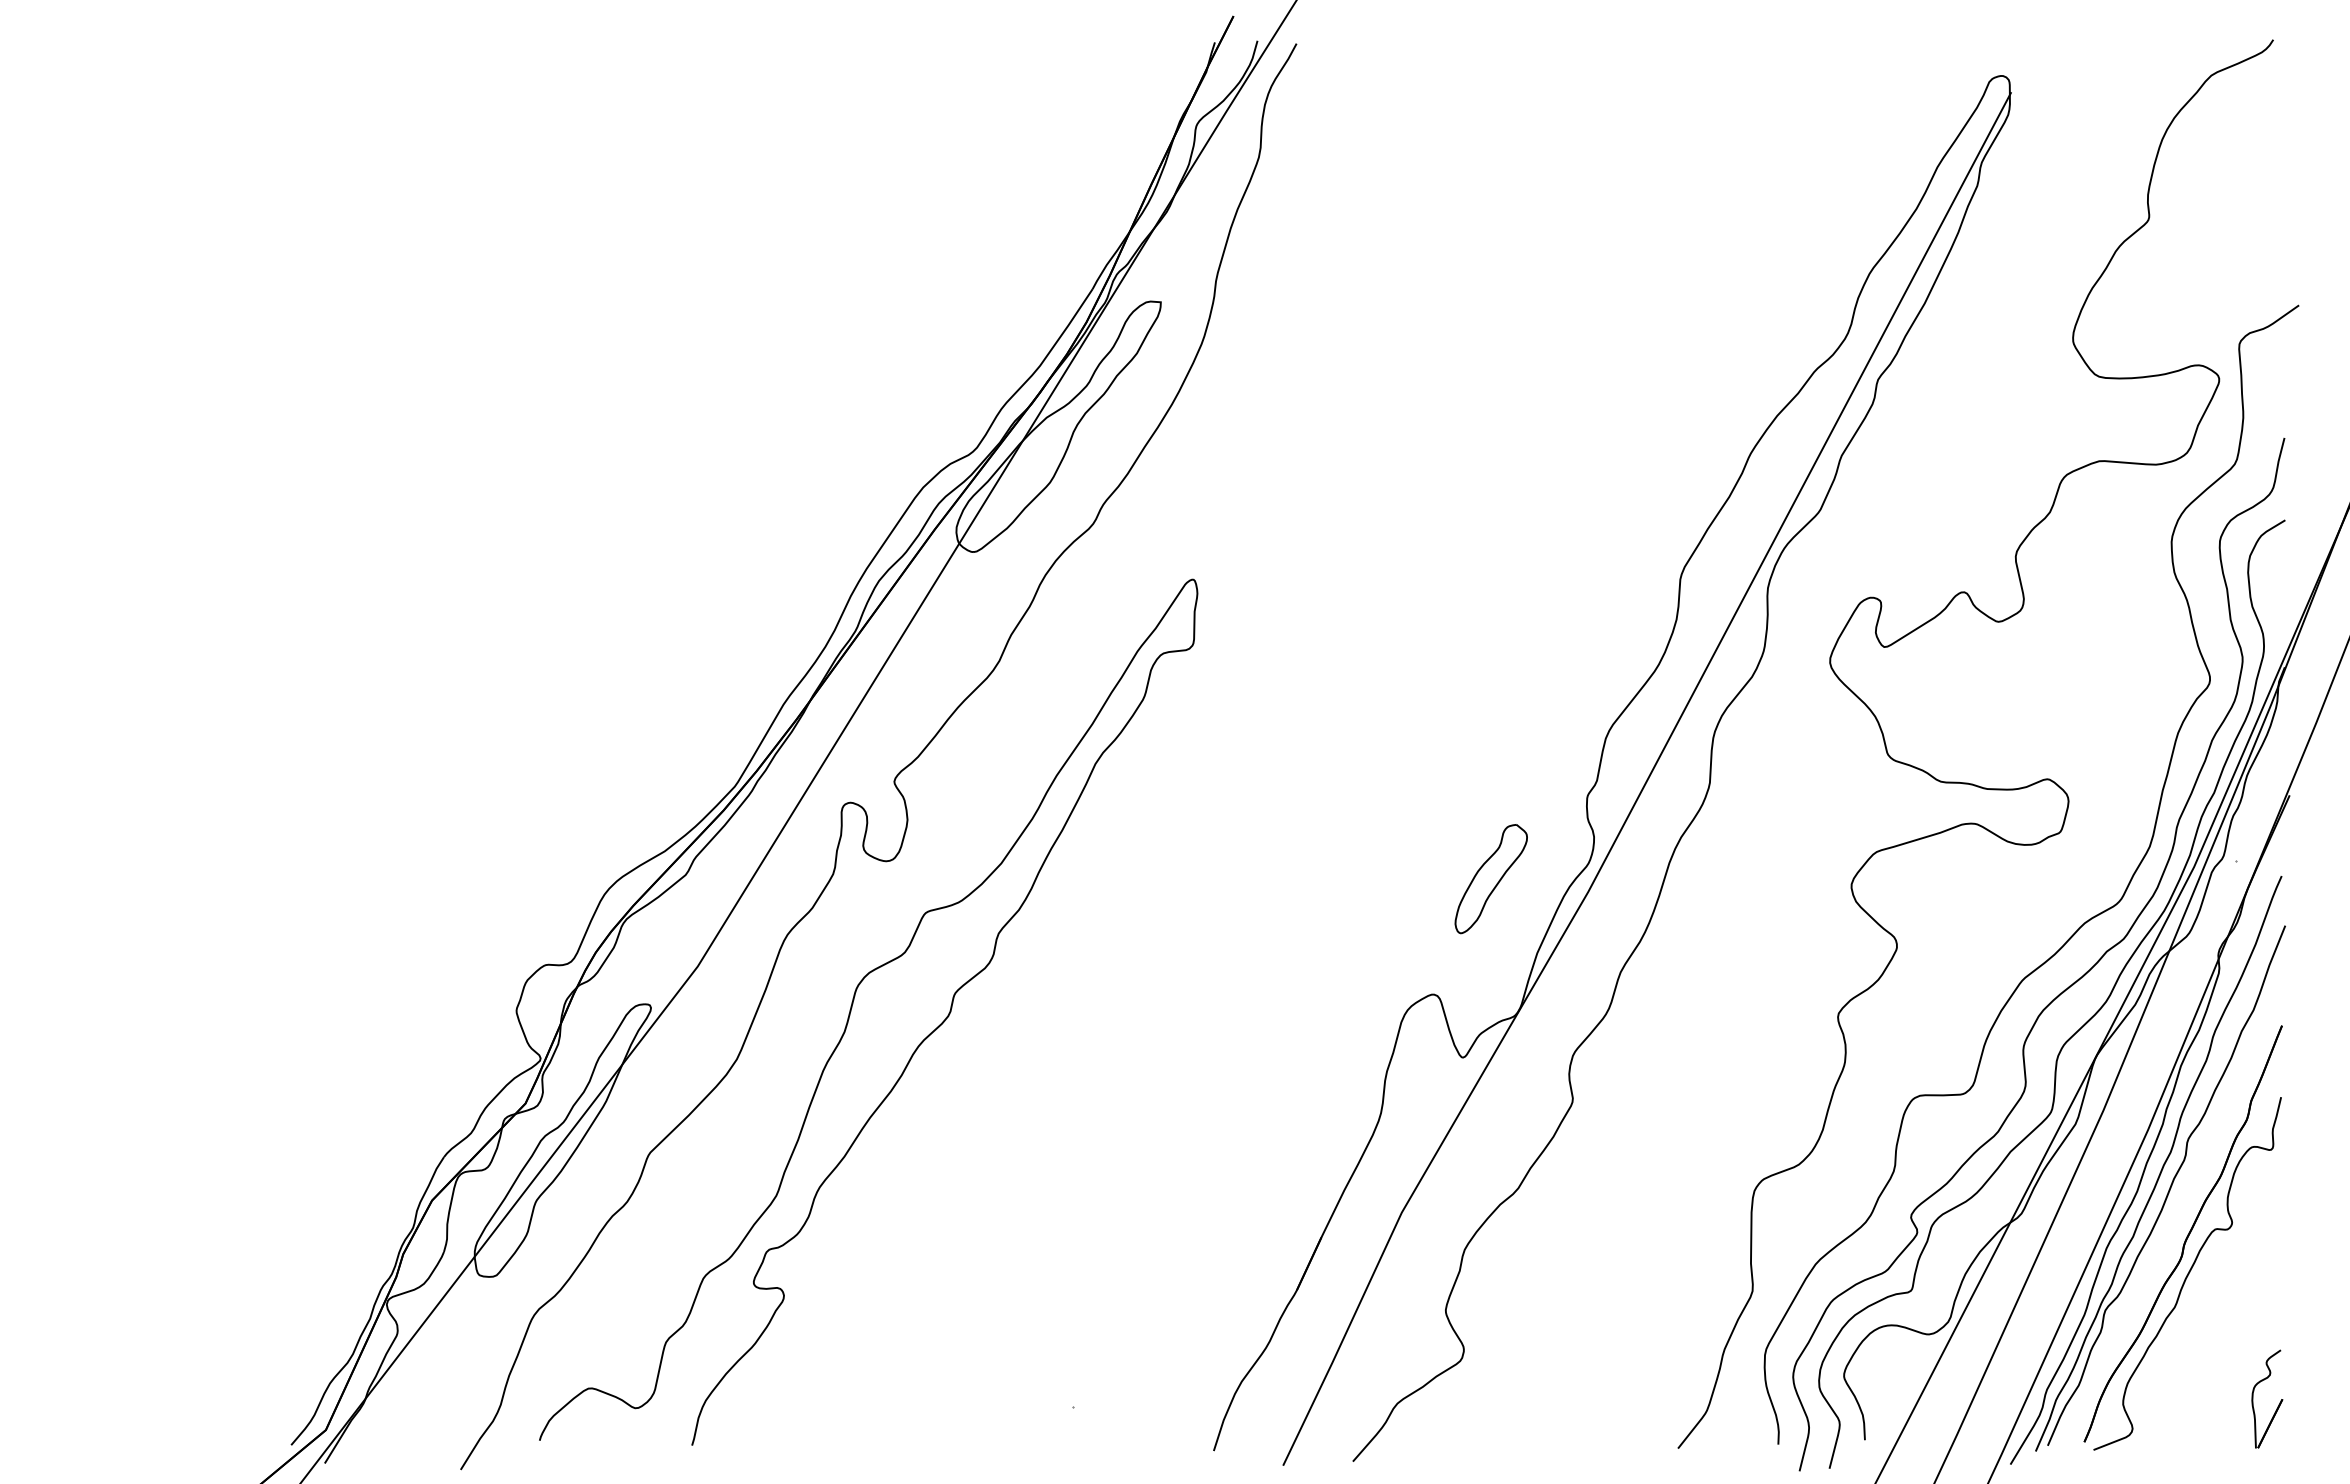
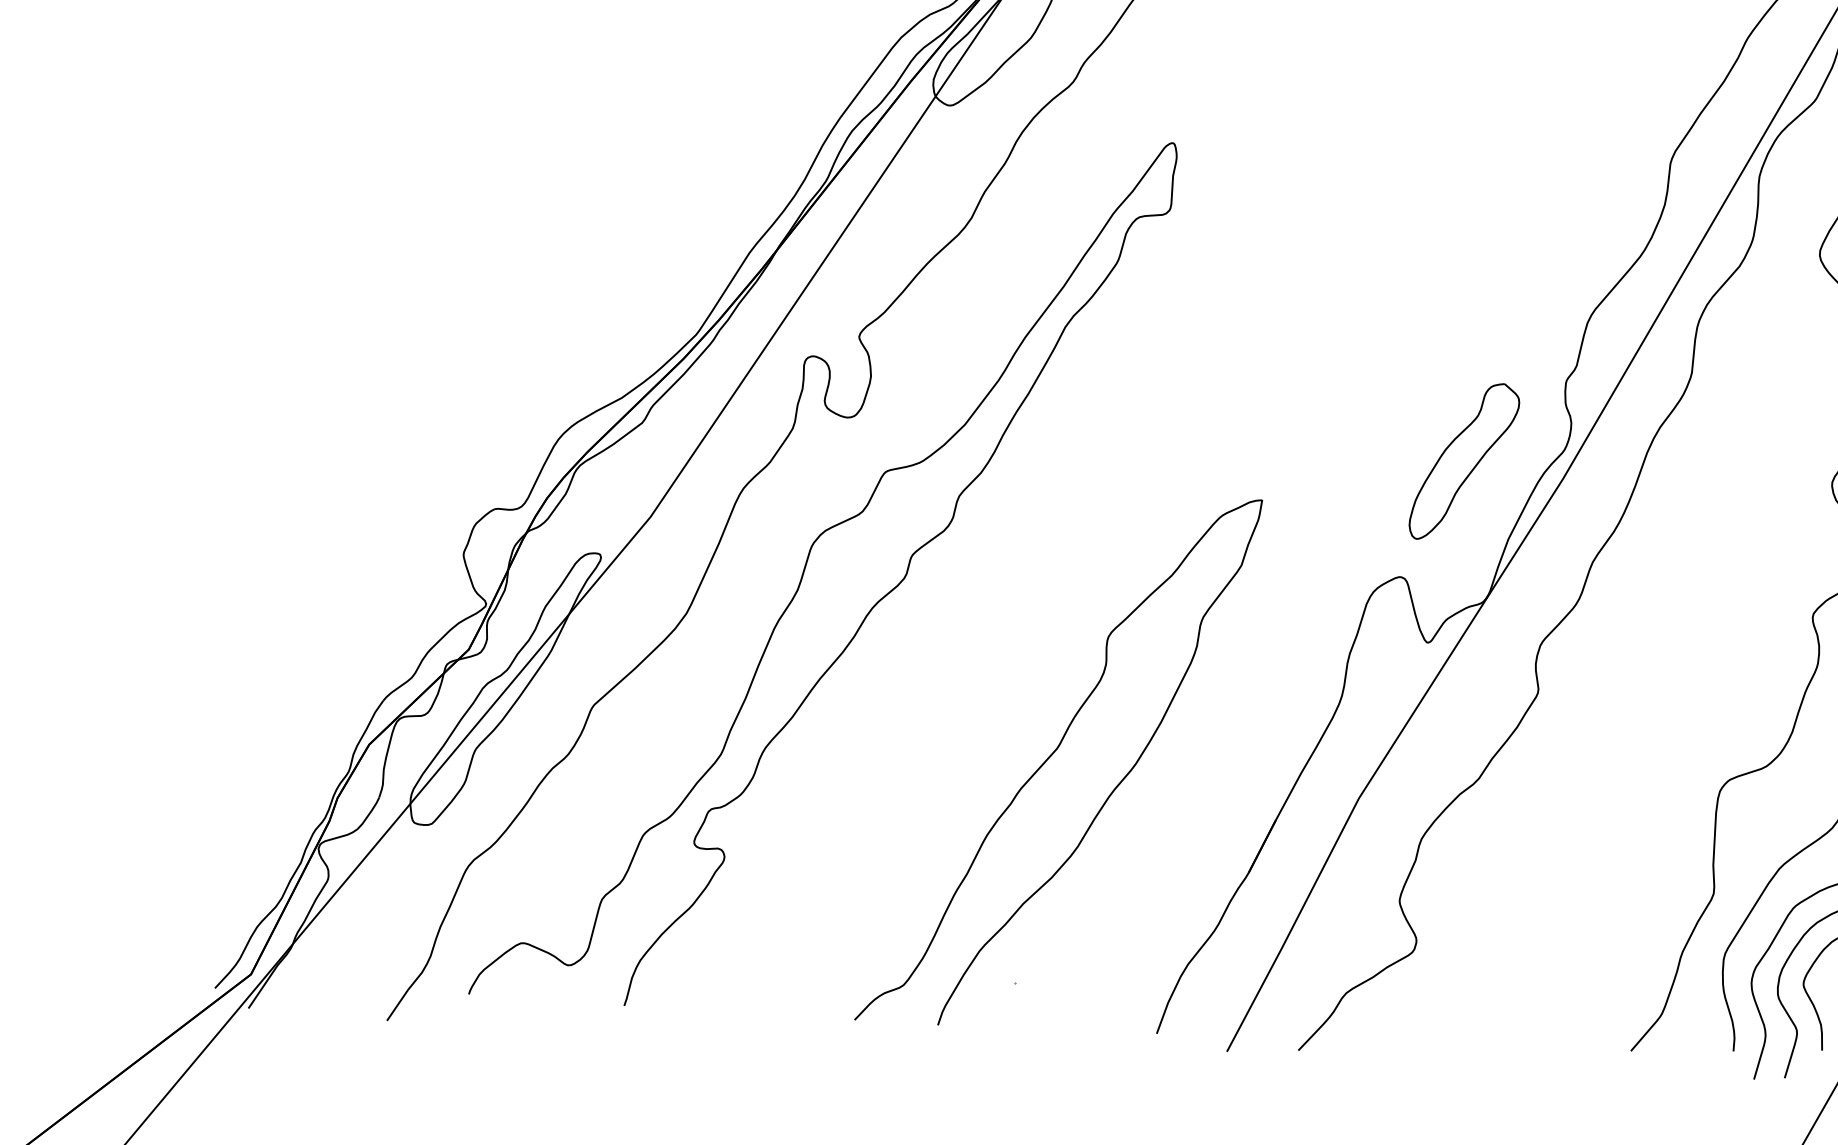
part: (1491, 878) -> (1464, 461), size x1.43
curve: (1100, 1183) -> (1052, 755), added

